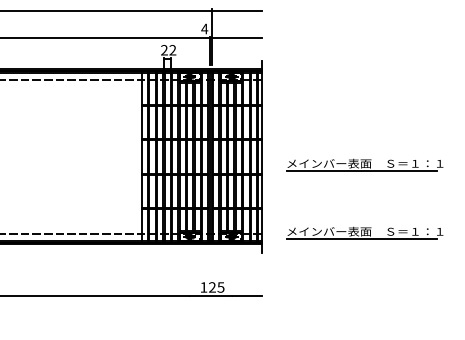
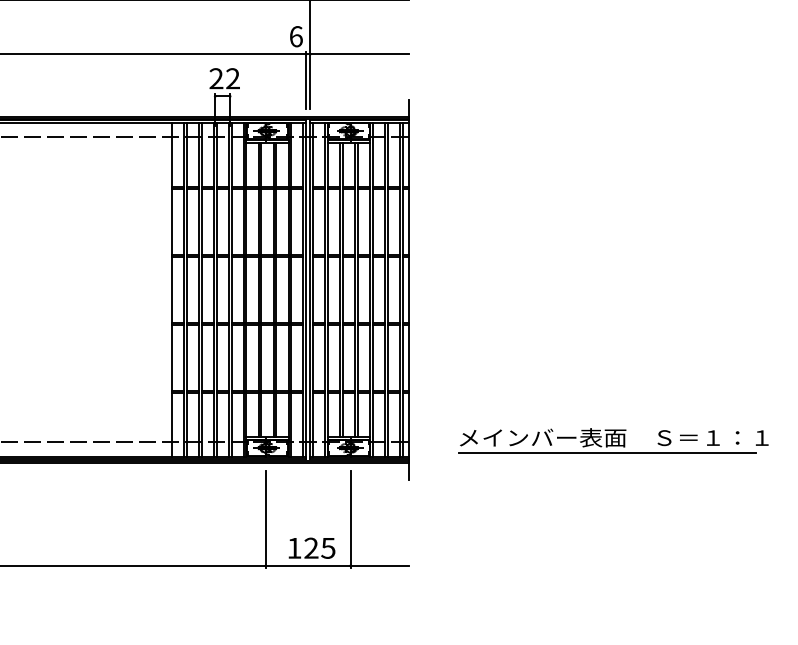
text: (204, 28) -> (295, 35), 4 -> 6
part: (364, 164) -> (612, 304), removed
line: (189, 272) -> (266, 518), added
line: (232, 272) -> (351, 518), added

